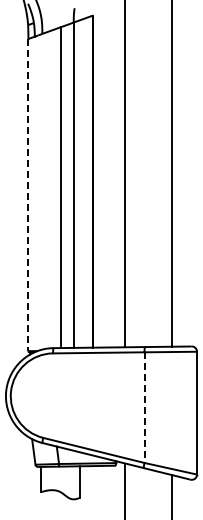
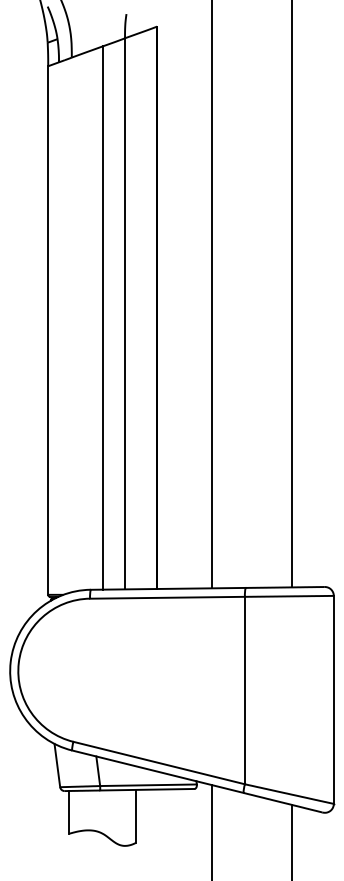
line: (28, 195) -> (48, 331), dashed -> solid
line: (144, 408) -> (244, 692), dashed -> solid

